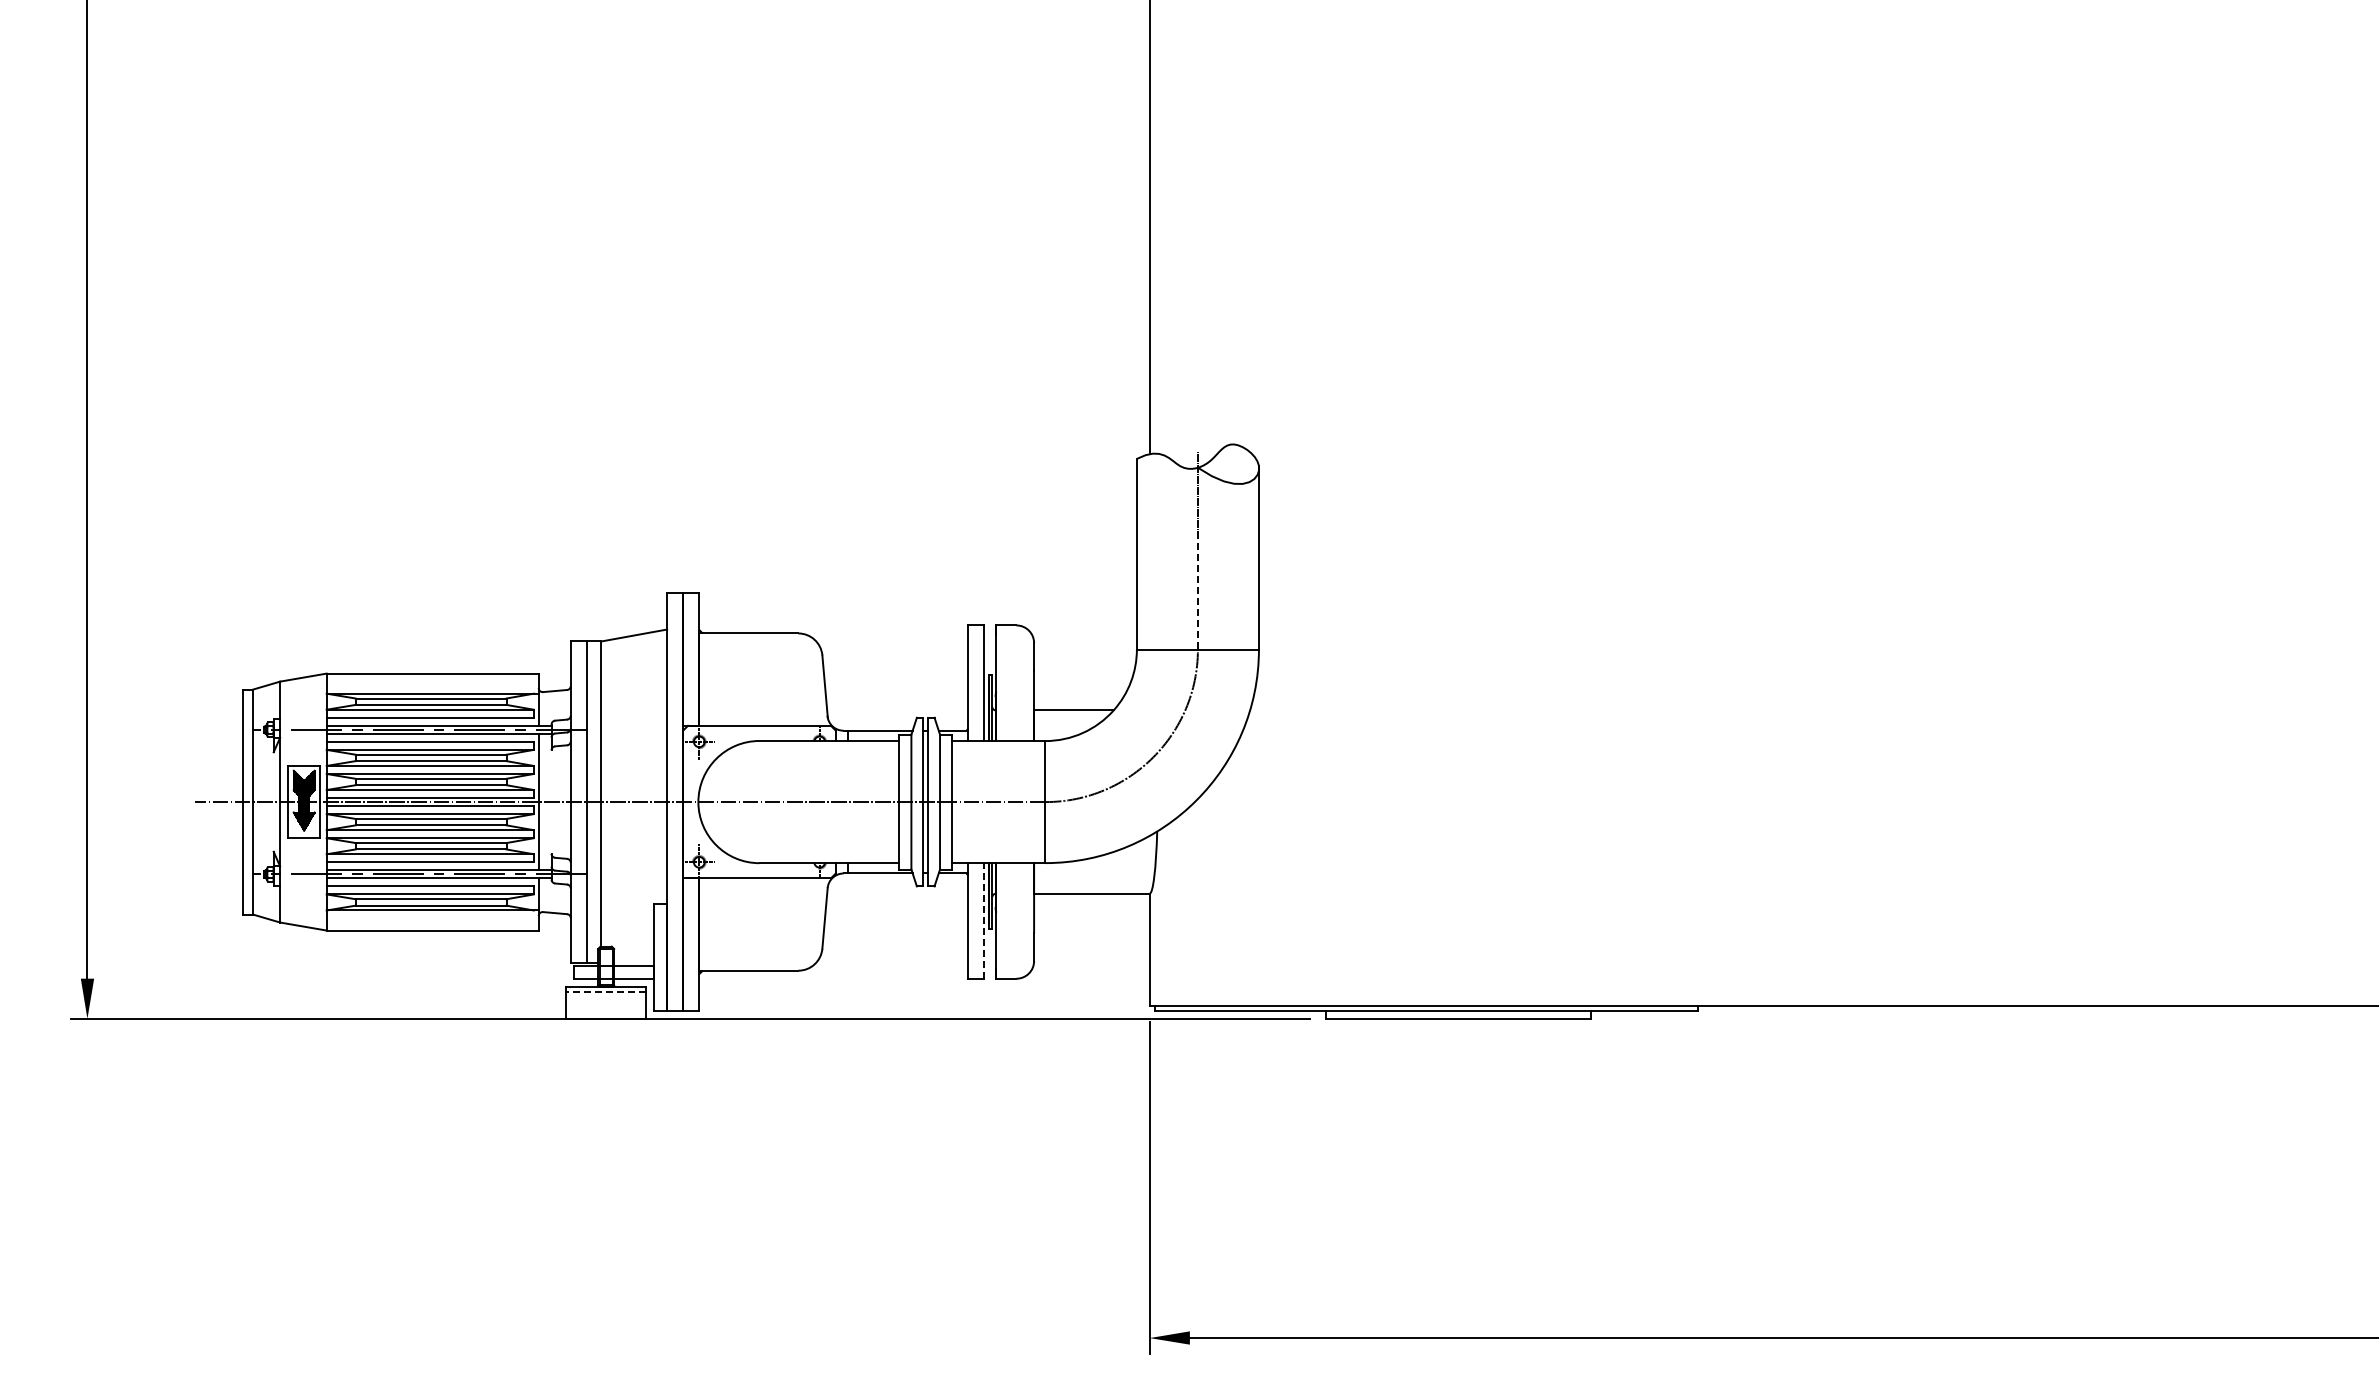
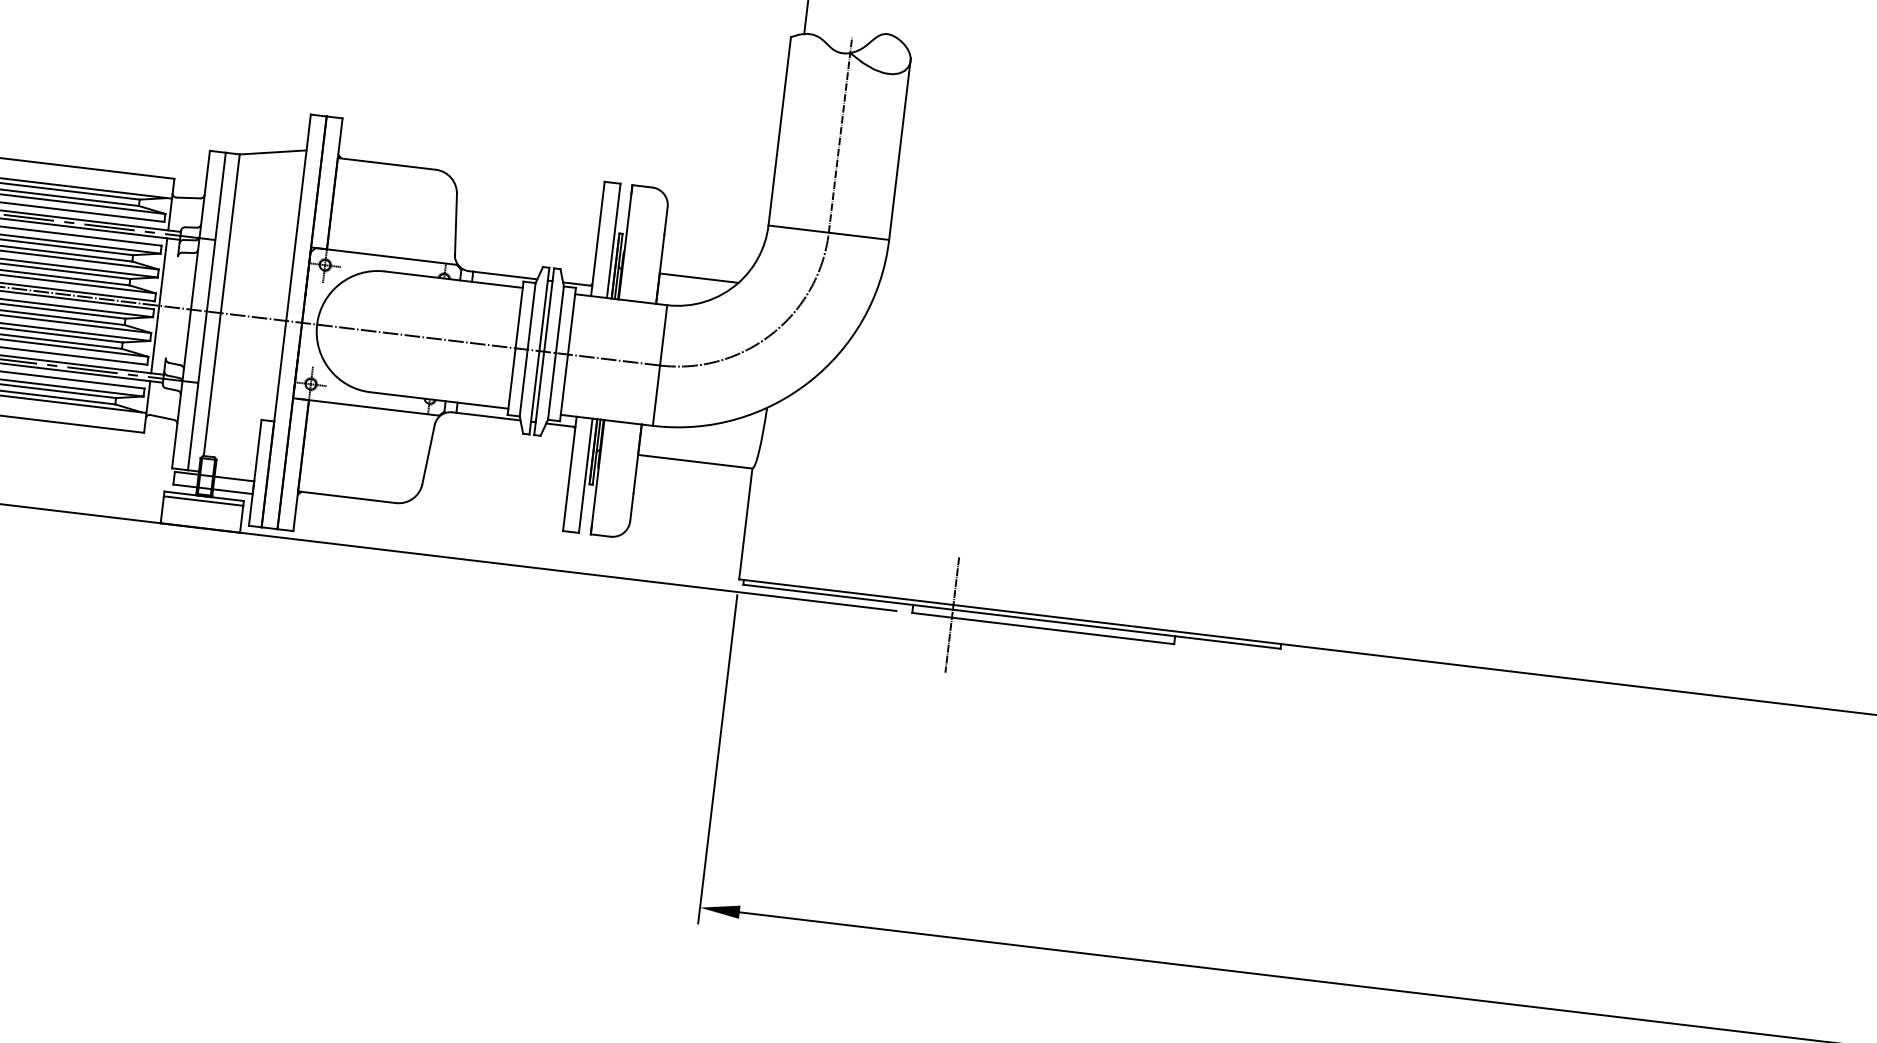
line: (984, 920) -> (585, 475), dashed -> solid
line: (605, 991) -> (202, 500), dashed -> solid
line: (1366, 1015) -> (952, 614), added

